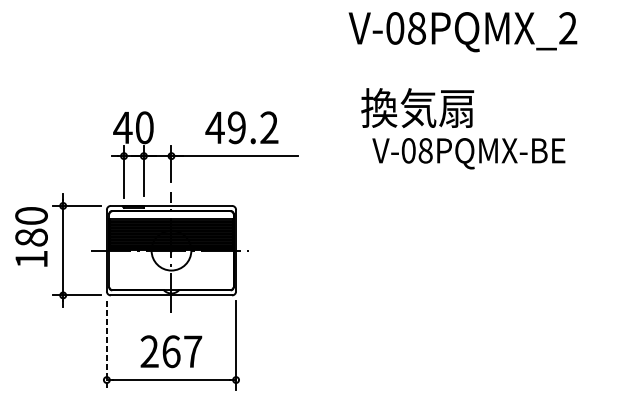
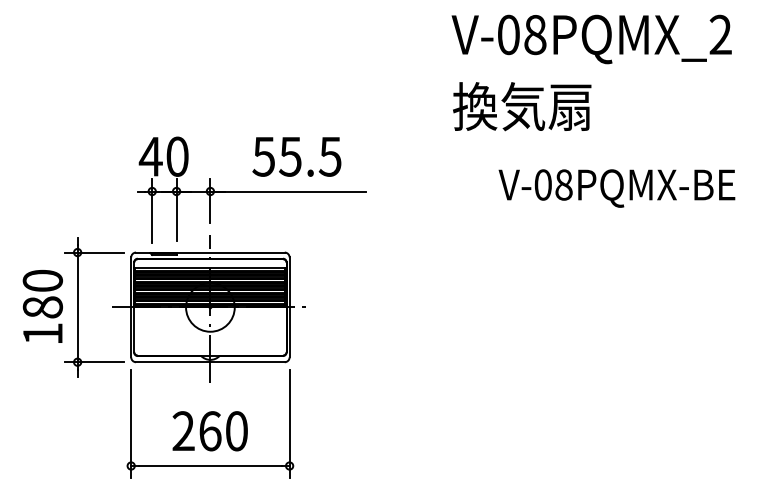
text: (462, 32) -> (591, 39), moved
text: (417, 108) -> (522, 106), moved
text: (241, 127) -> (296, 156), 49.2 -> 55.5
text: (468, 153) -> (616, 188), moved
text: (31, 236) -> (42, 306), moved
line: (107, 346) -> (131, 424), dashed -> solid
text: (192, 351) -> (236, 431), 267 -> 260

